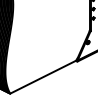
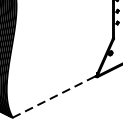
line: (43, 76) -> (54, 96), solid -> dashed

